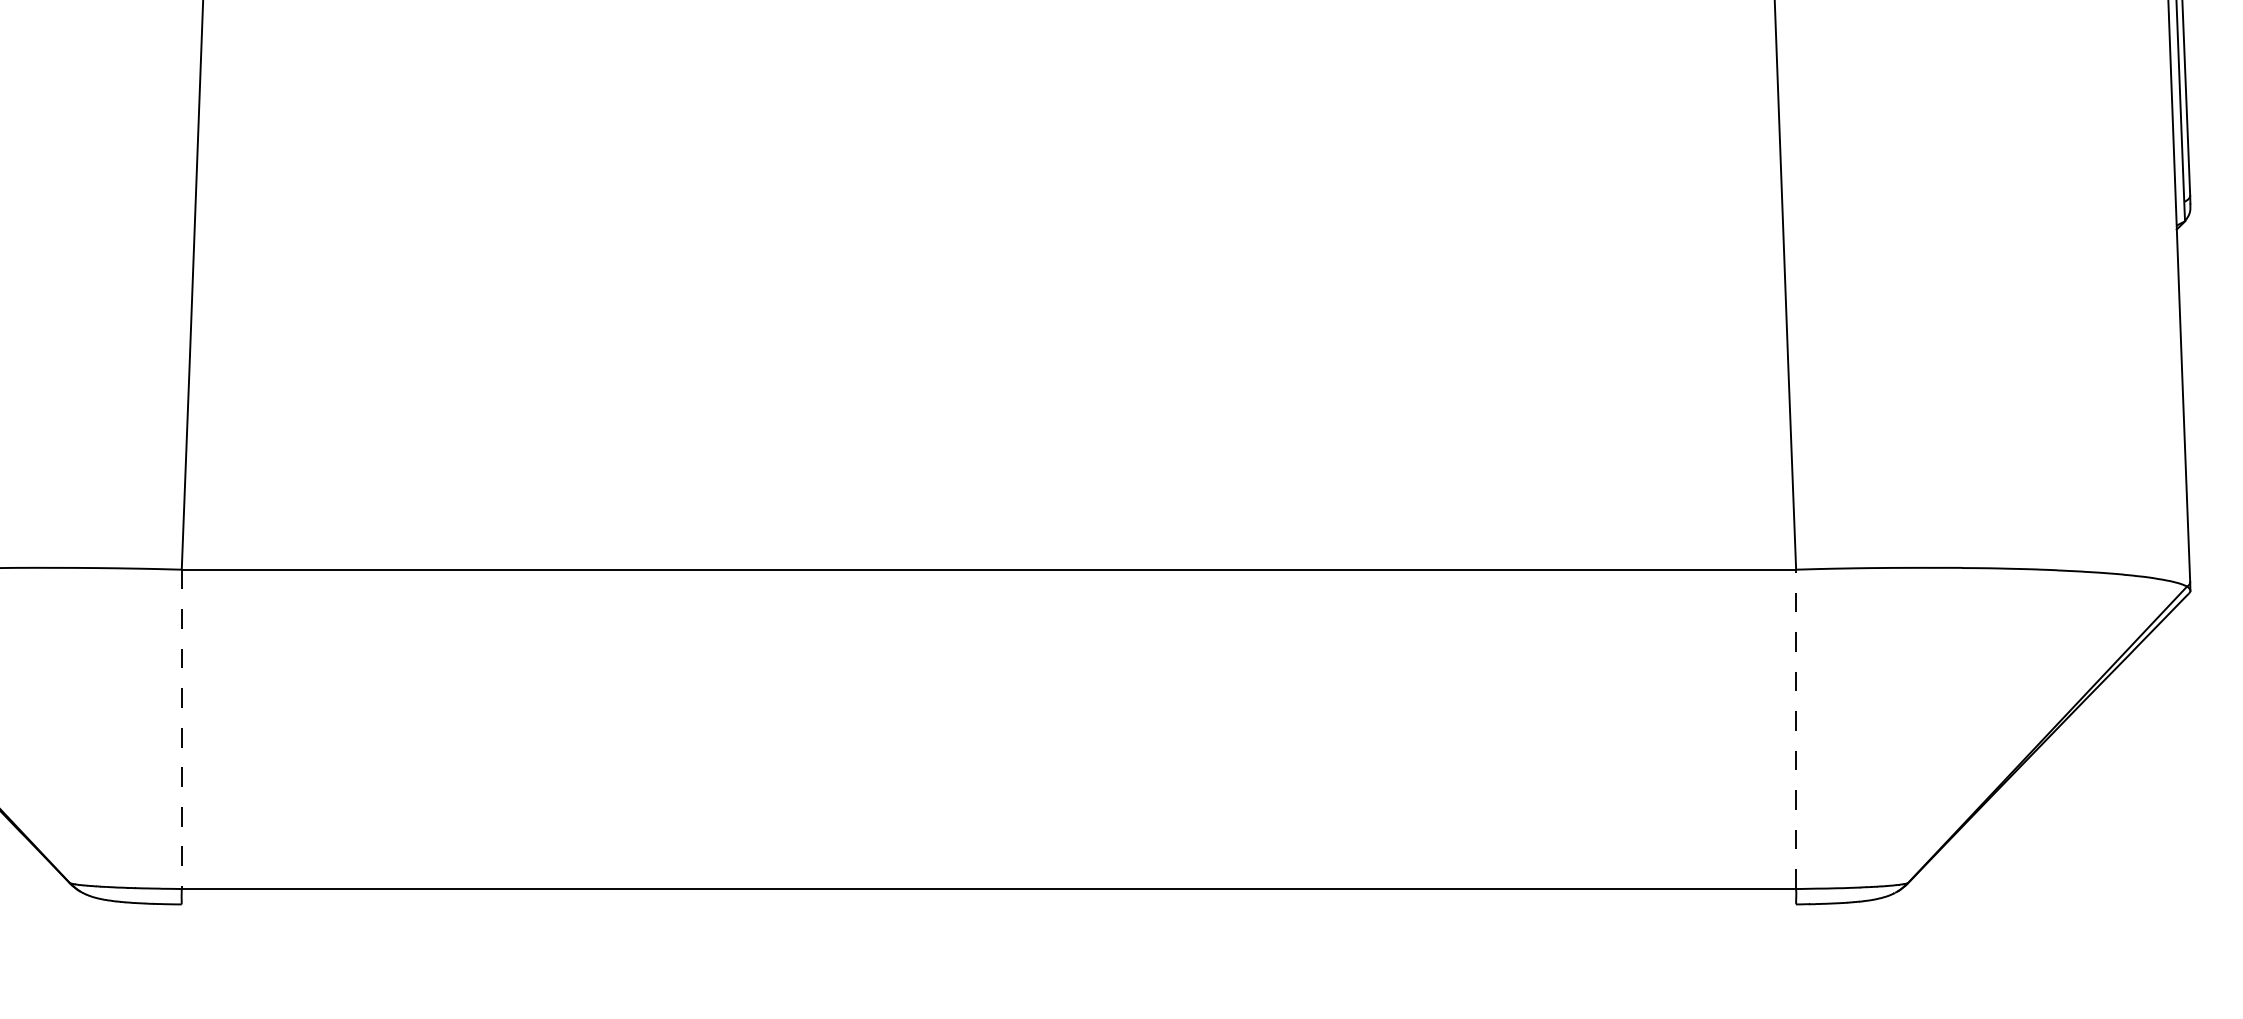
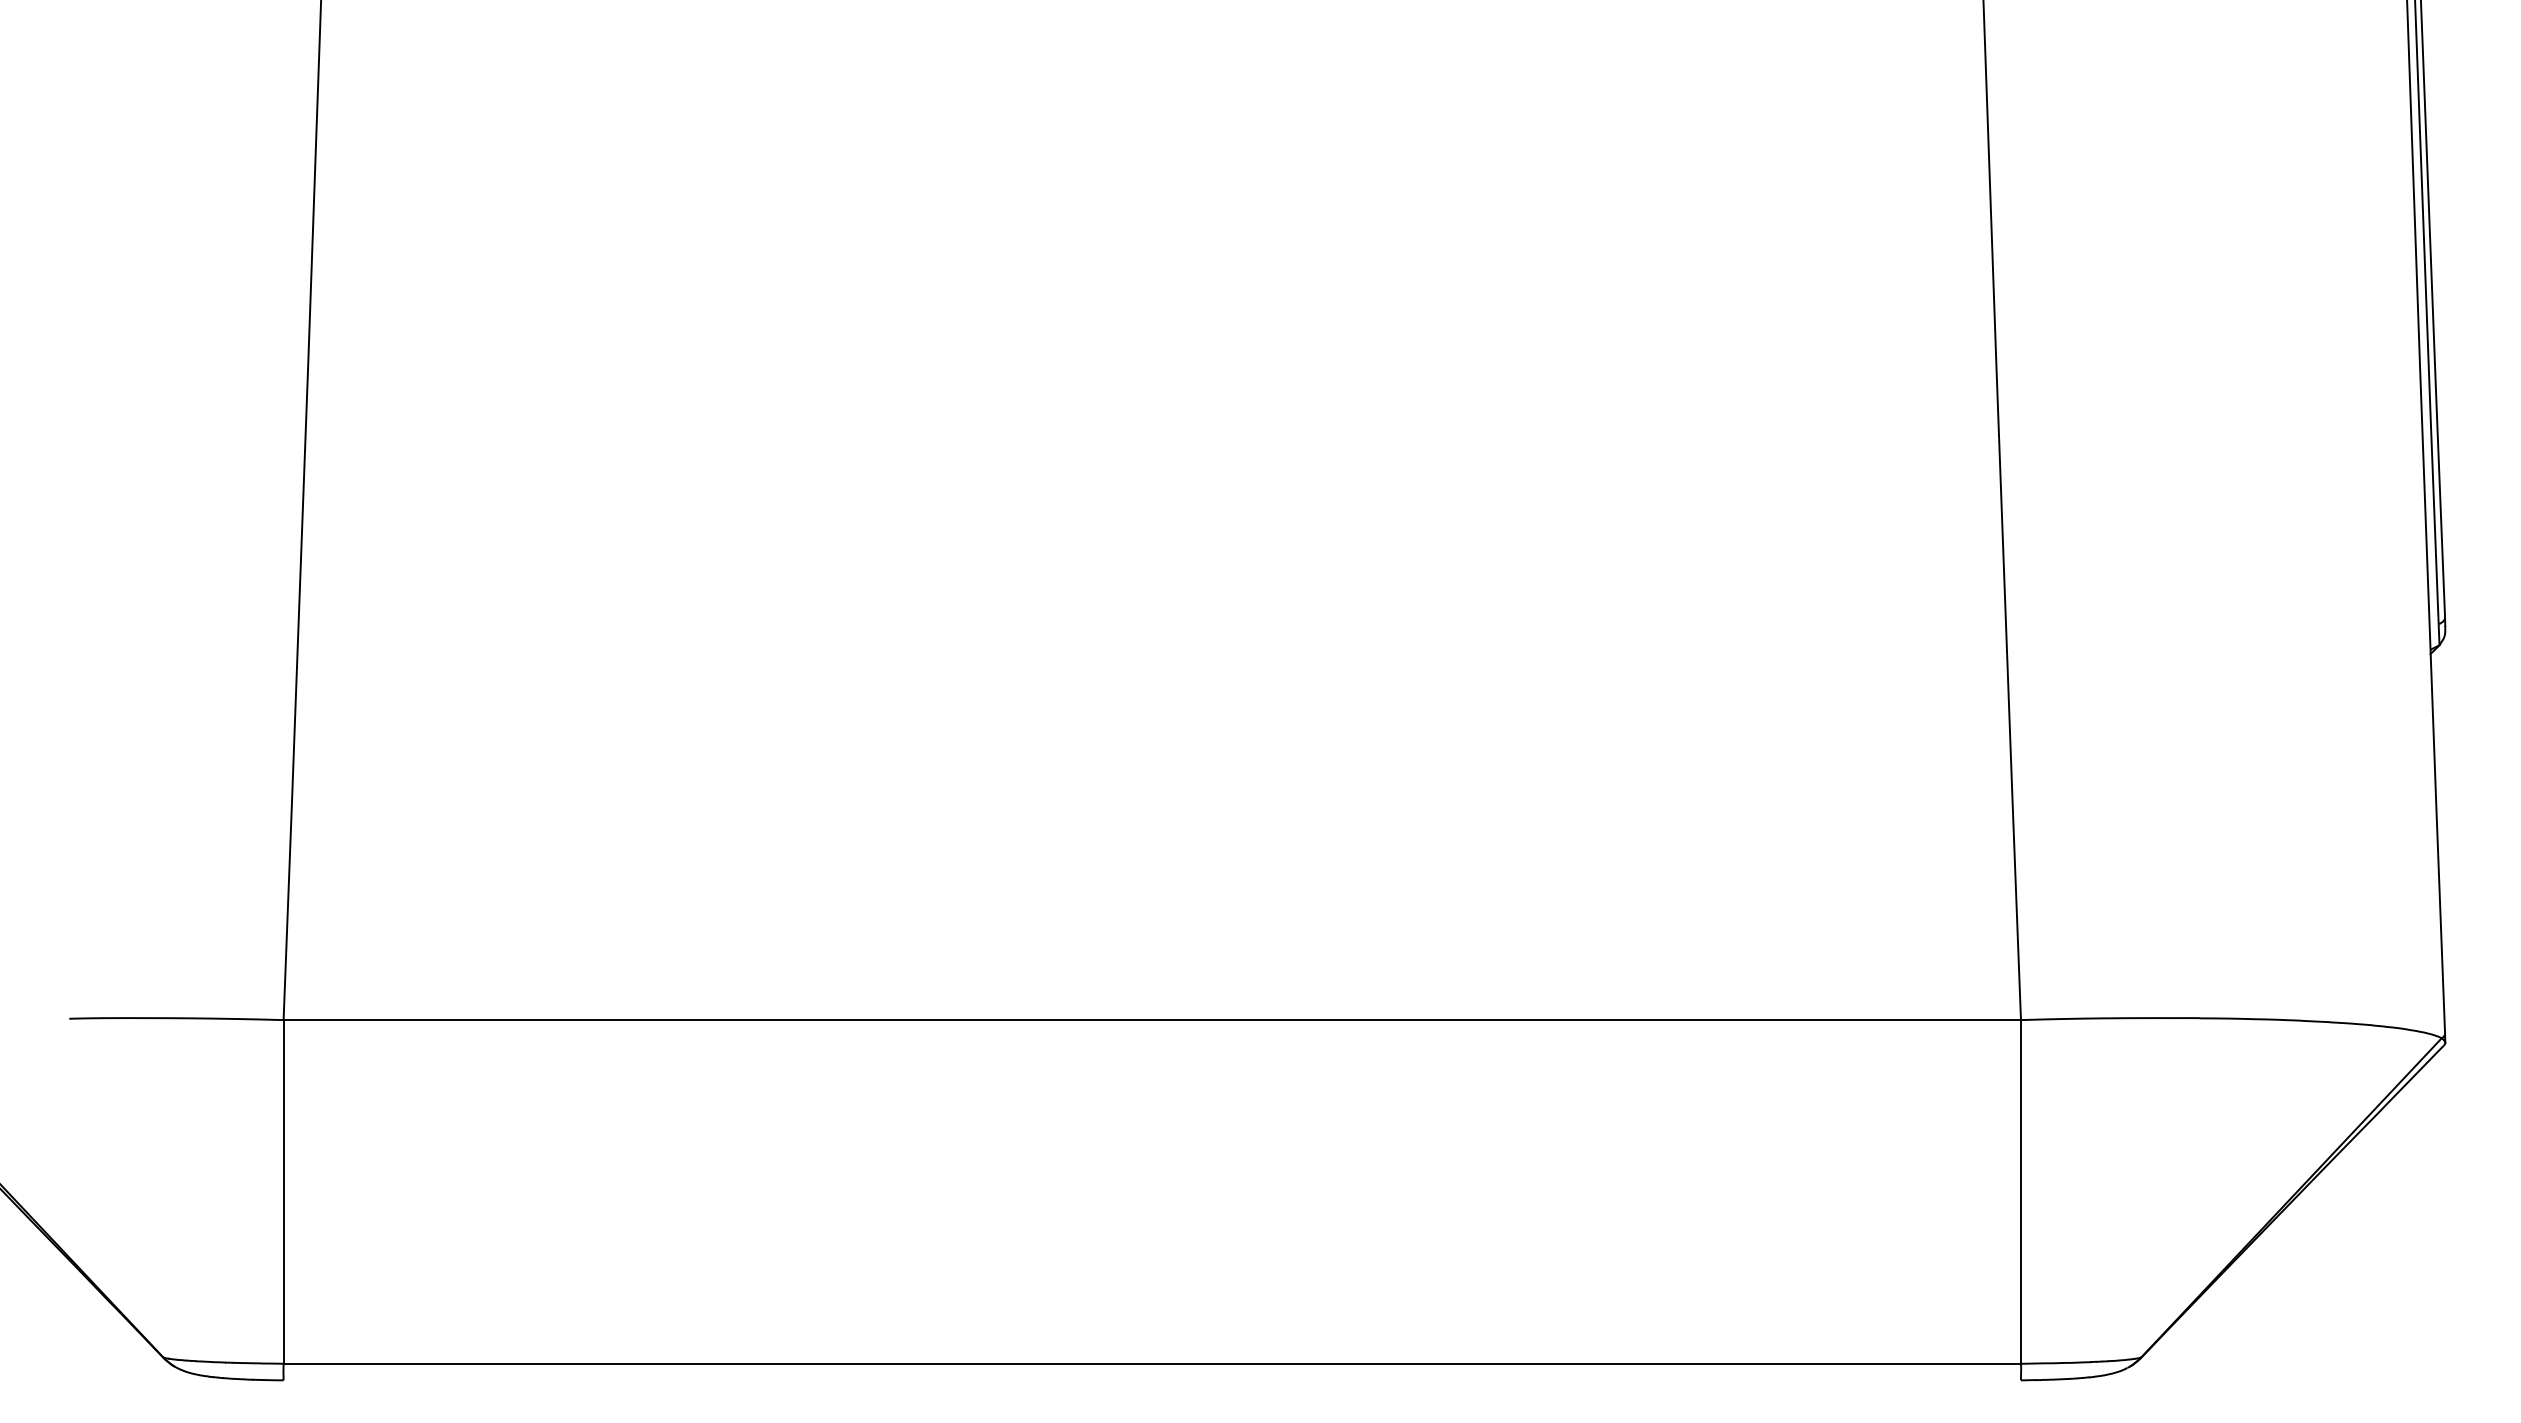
line: (181, 728) -> (283, 1191), dashed -> solid
line: (1795, 728) -> (2020, 1191), dashed -> solid

